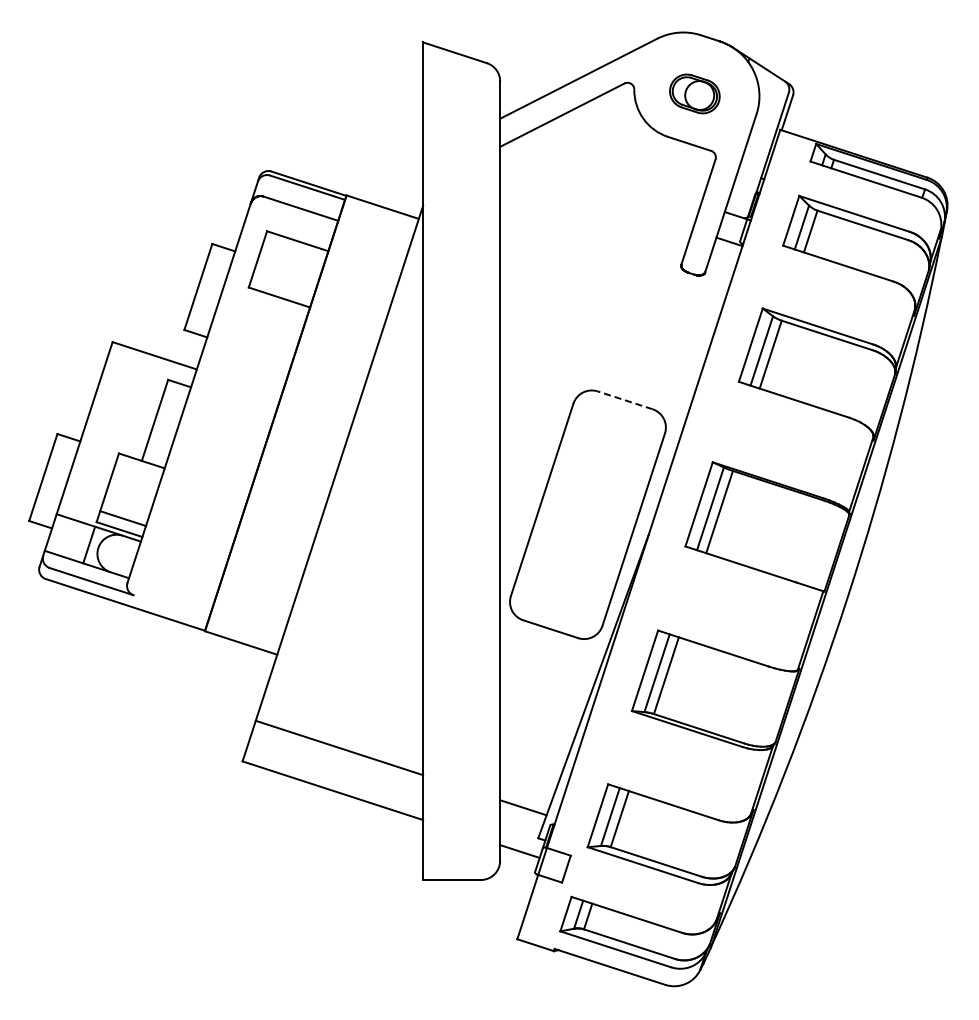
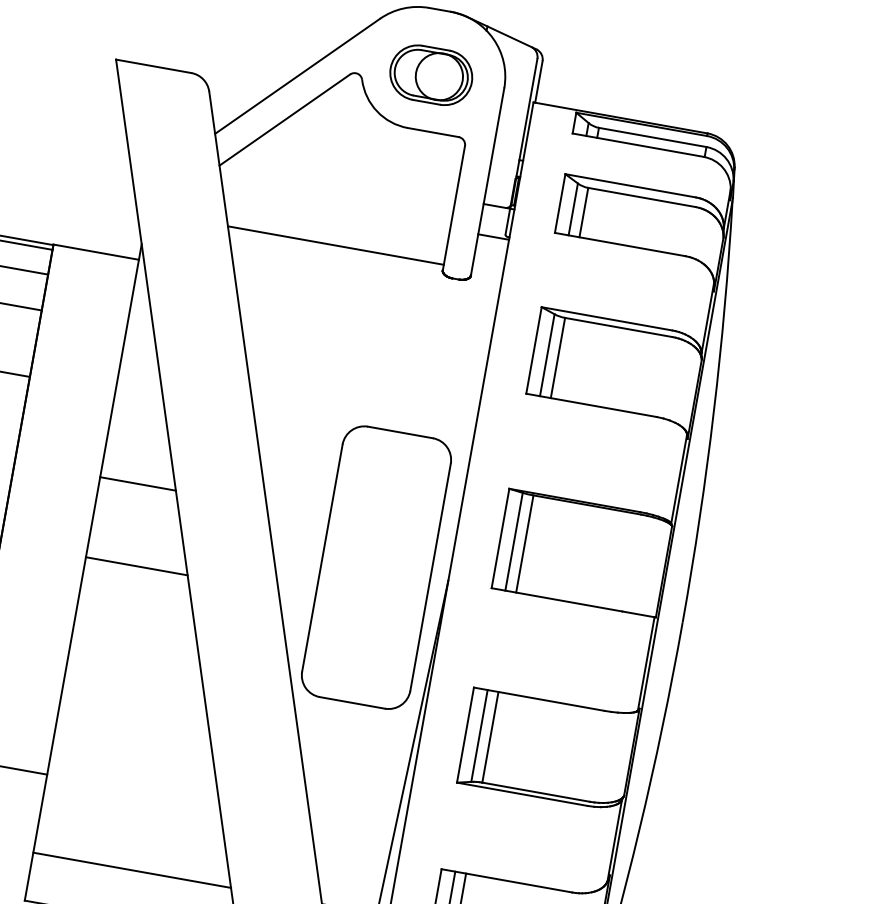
part: (694, 93) -> (430, 74), size x1.43
line: (591, 229) -> (335, 244), added
line: (625, 400) -> (400, 432), dashed -> solid
line: (391, 412) -> (138, 482), added
line: (380, 484) -> (137, 566), added

